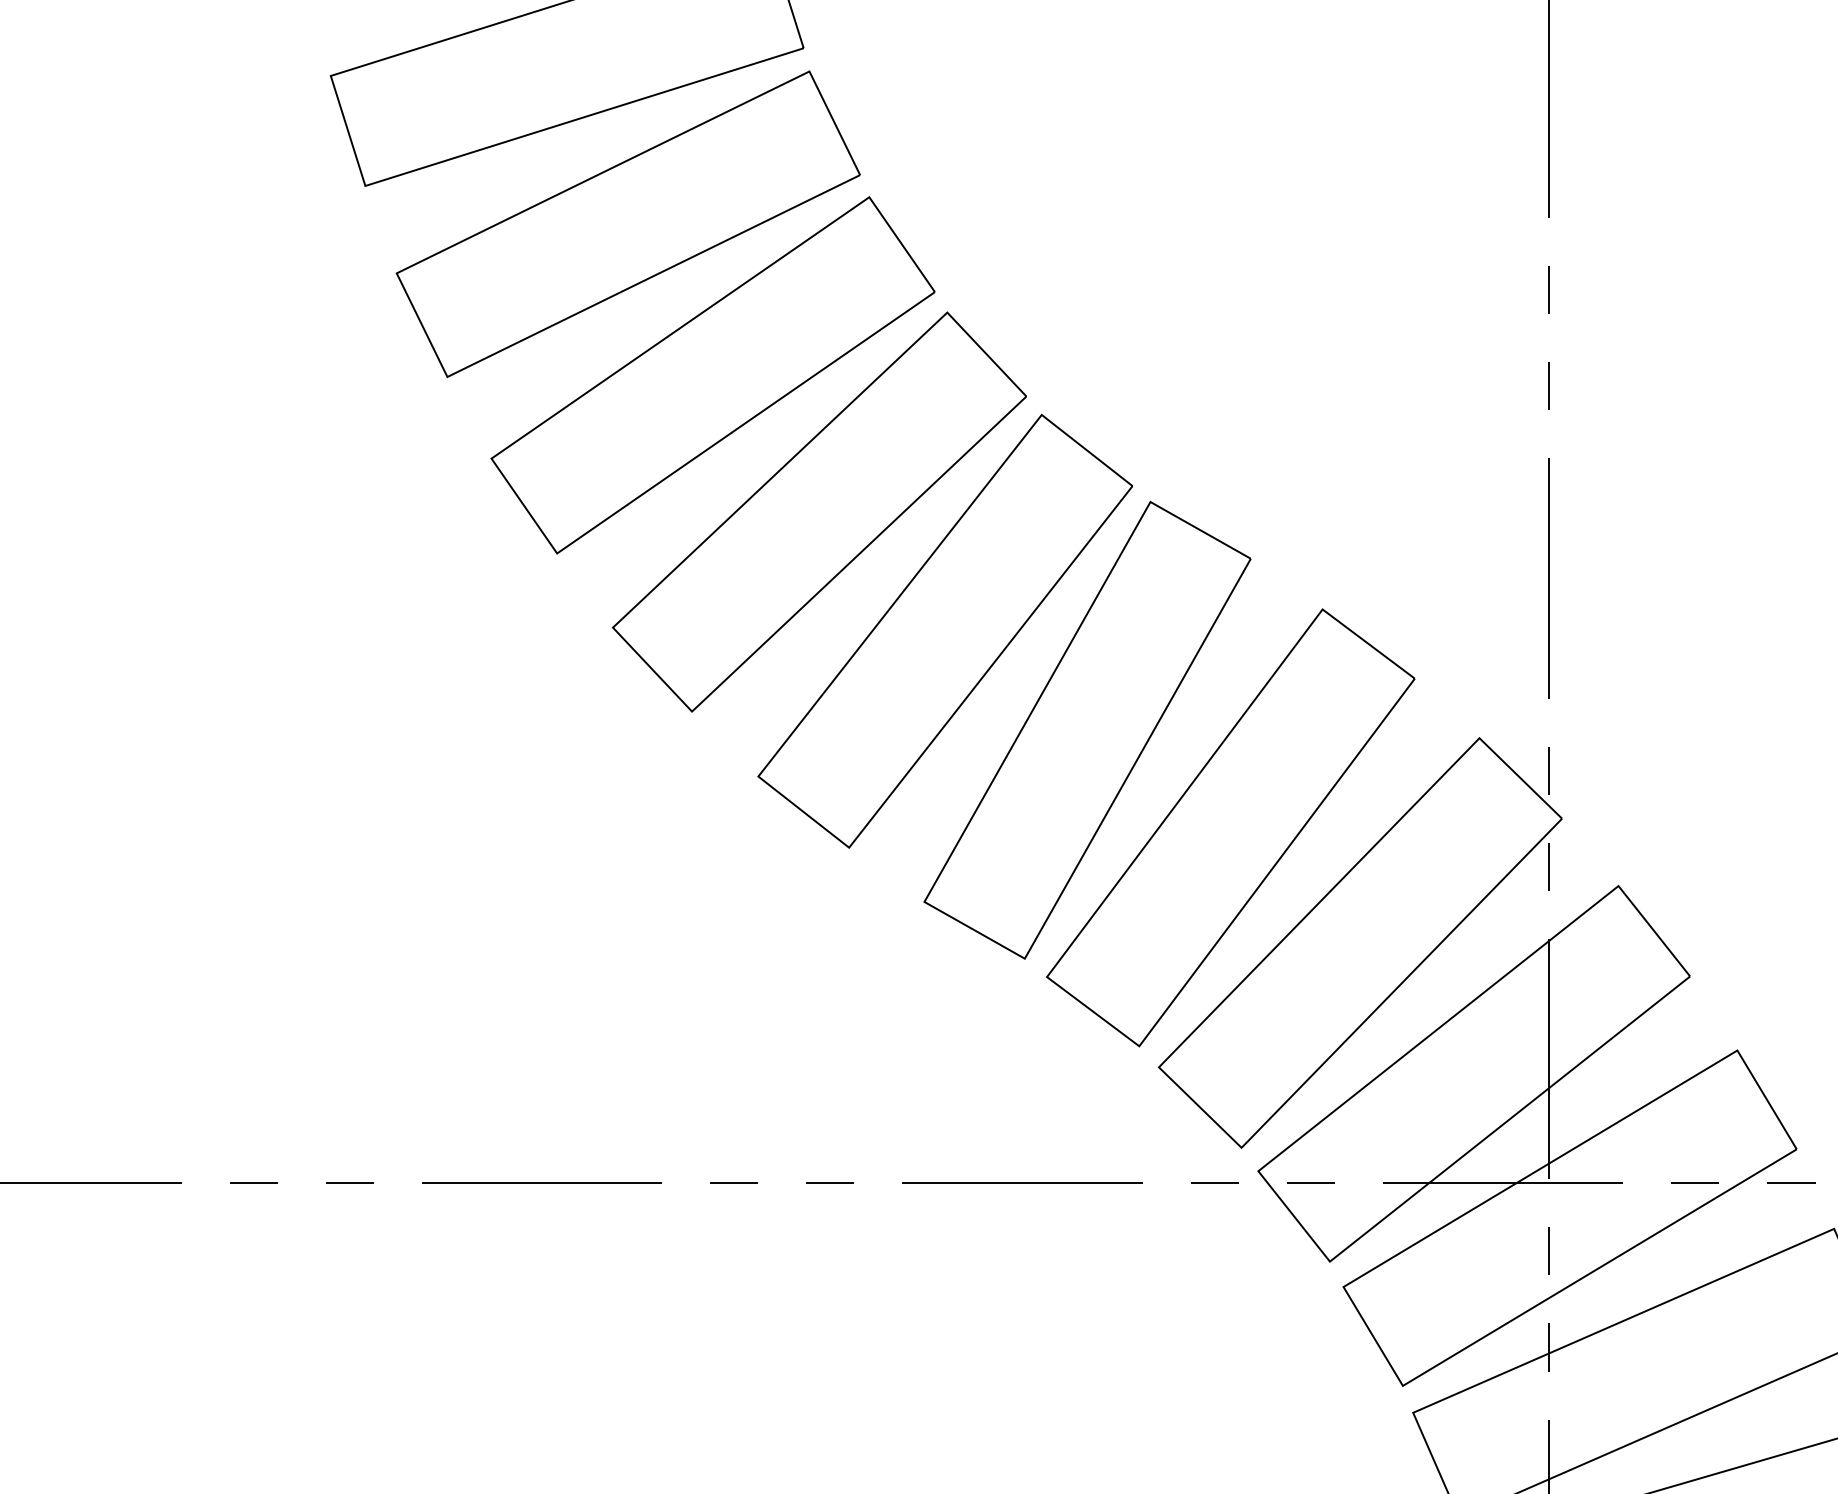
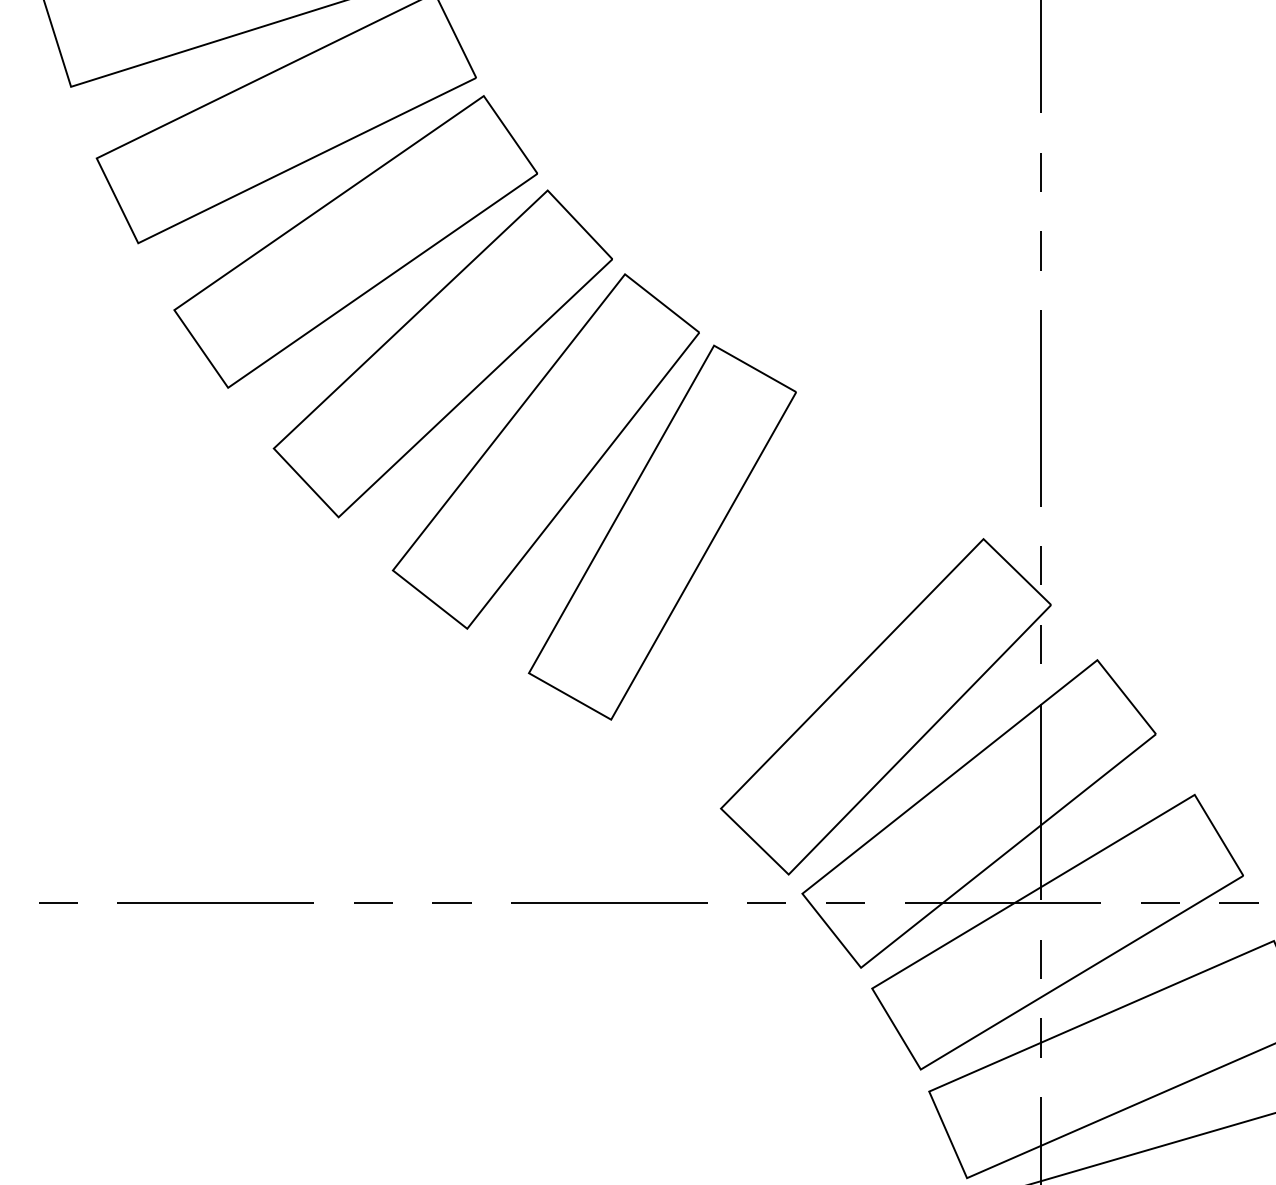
part: (1230, 827) -> (779, 612), removed

